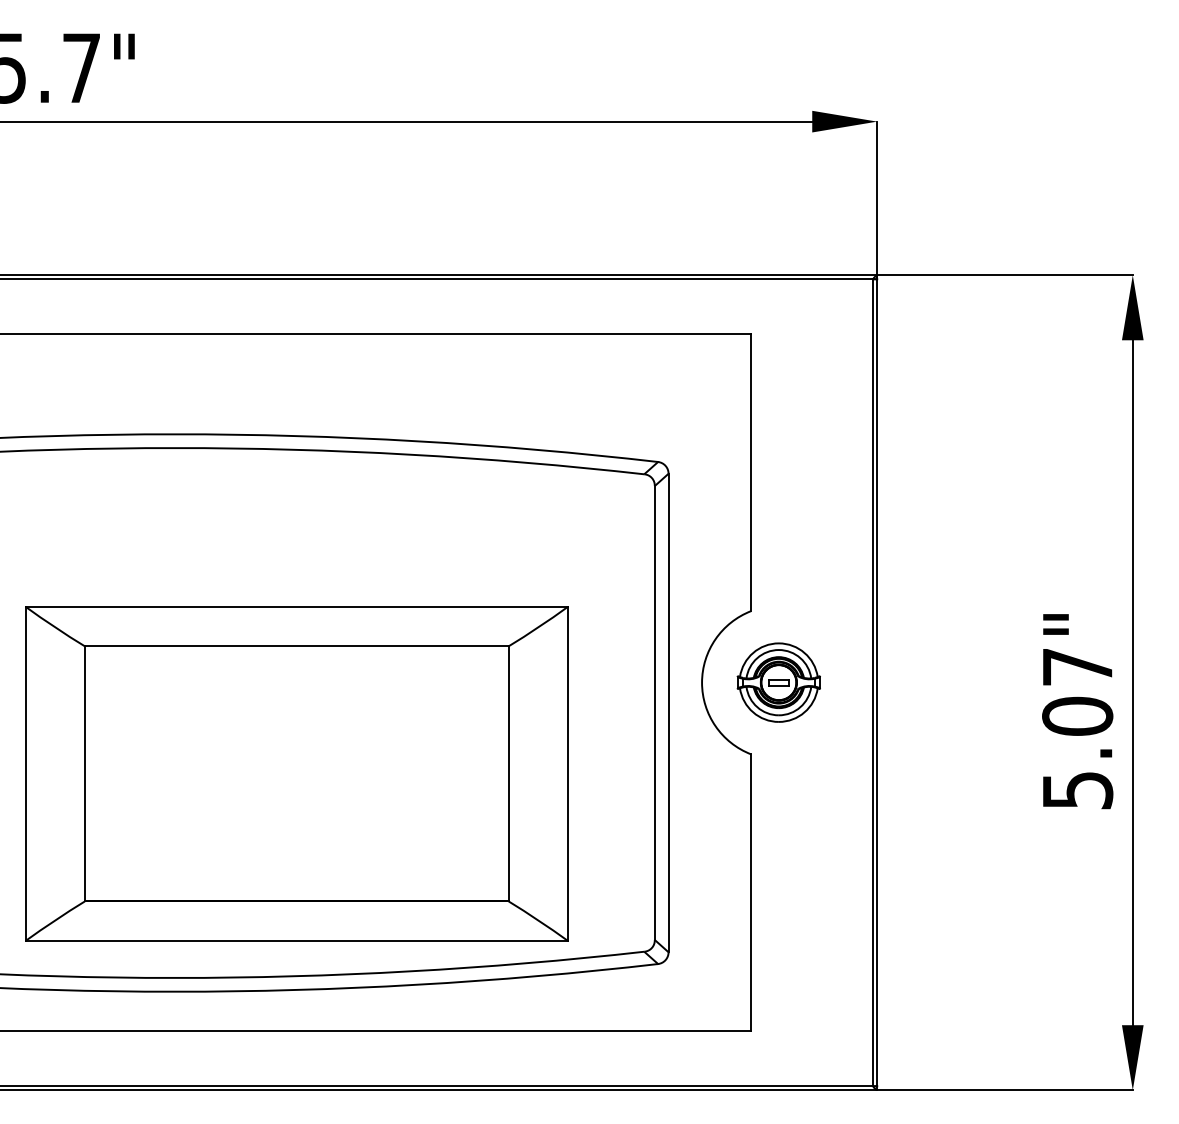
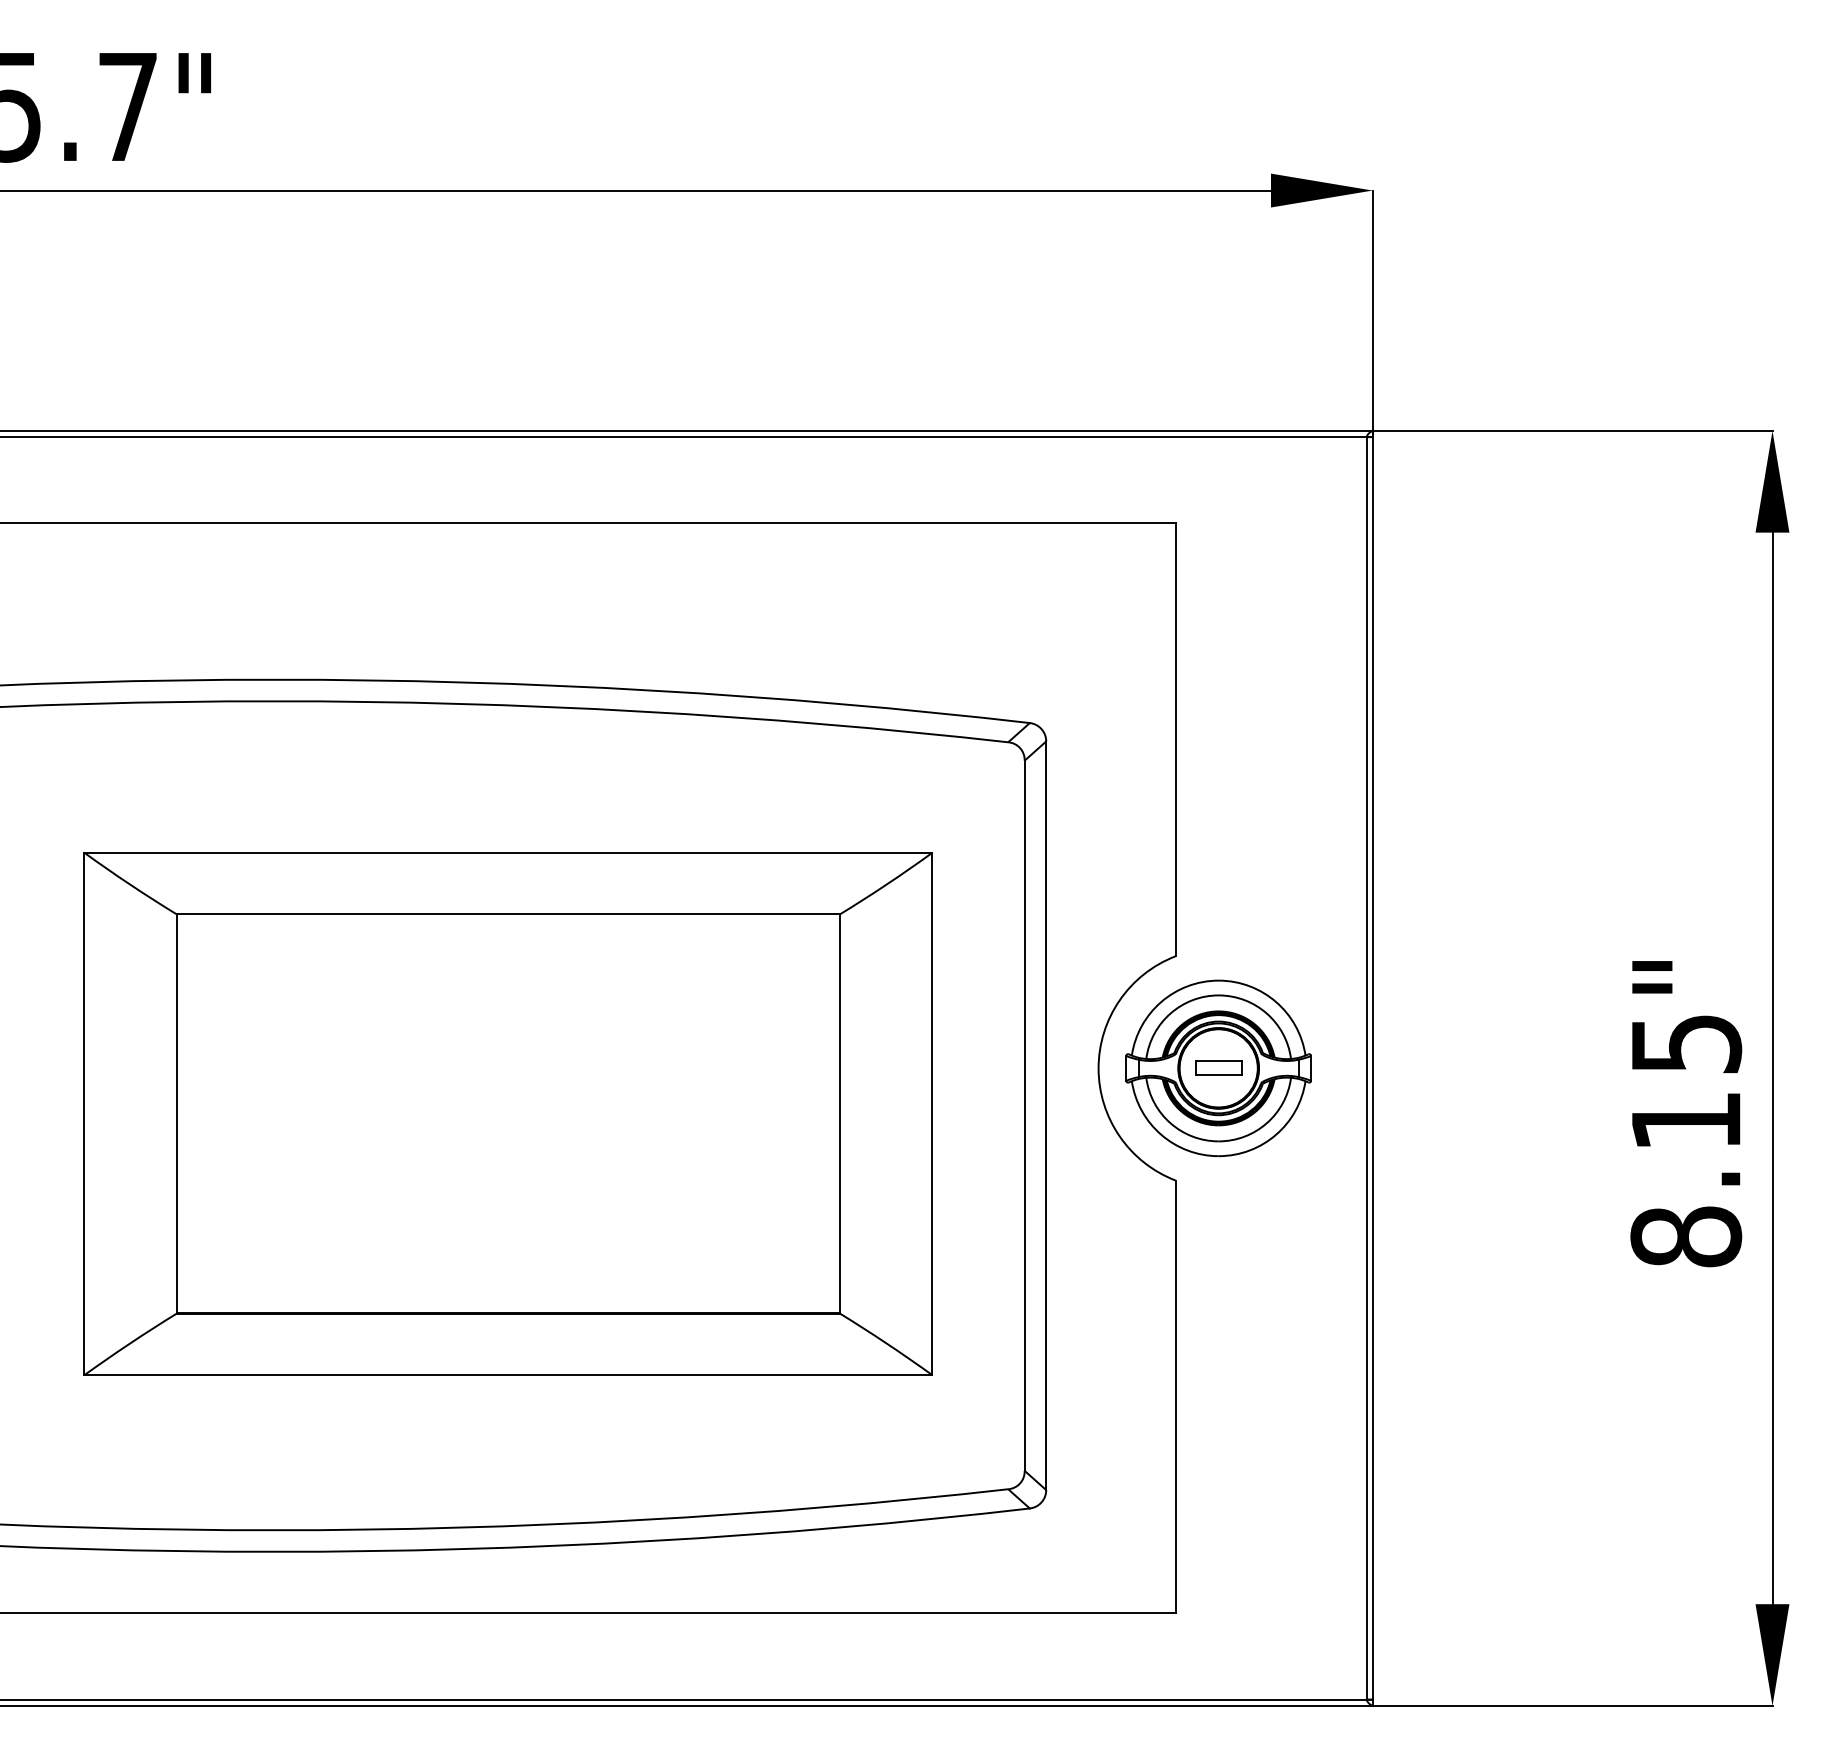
part: (778, 682) -> (1218, 1068), size x1.43
text: (1077, 729) -> (1685, 1141), 5.07" -> 8.15"
part: (296, 773) -> (507, 1113), moved

